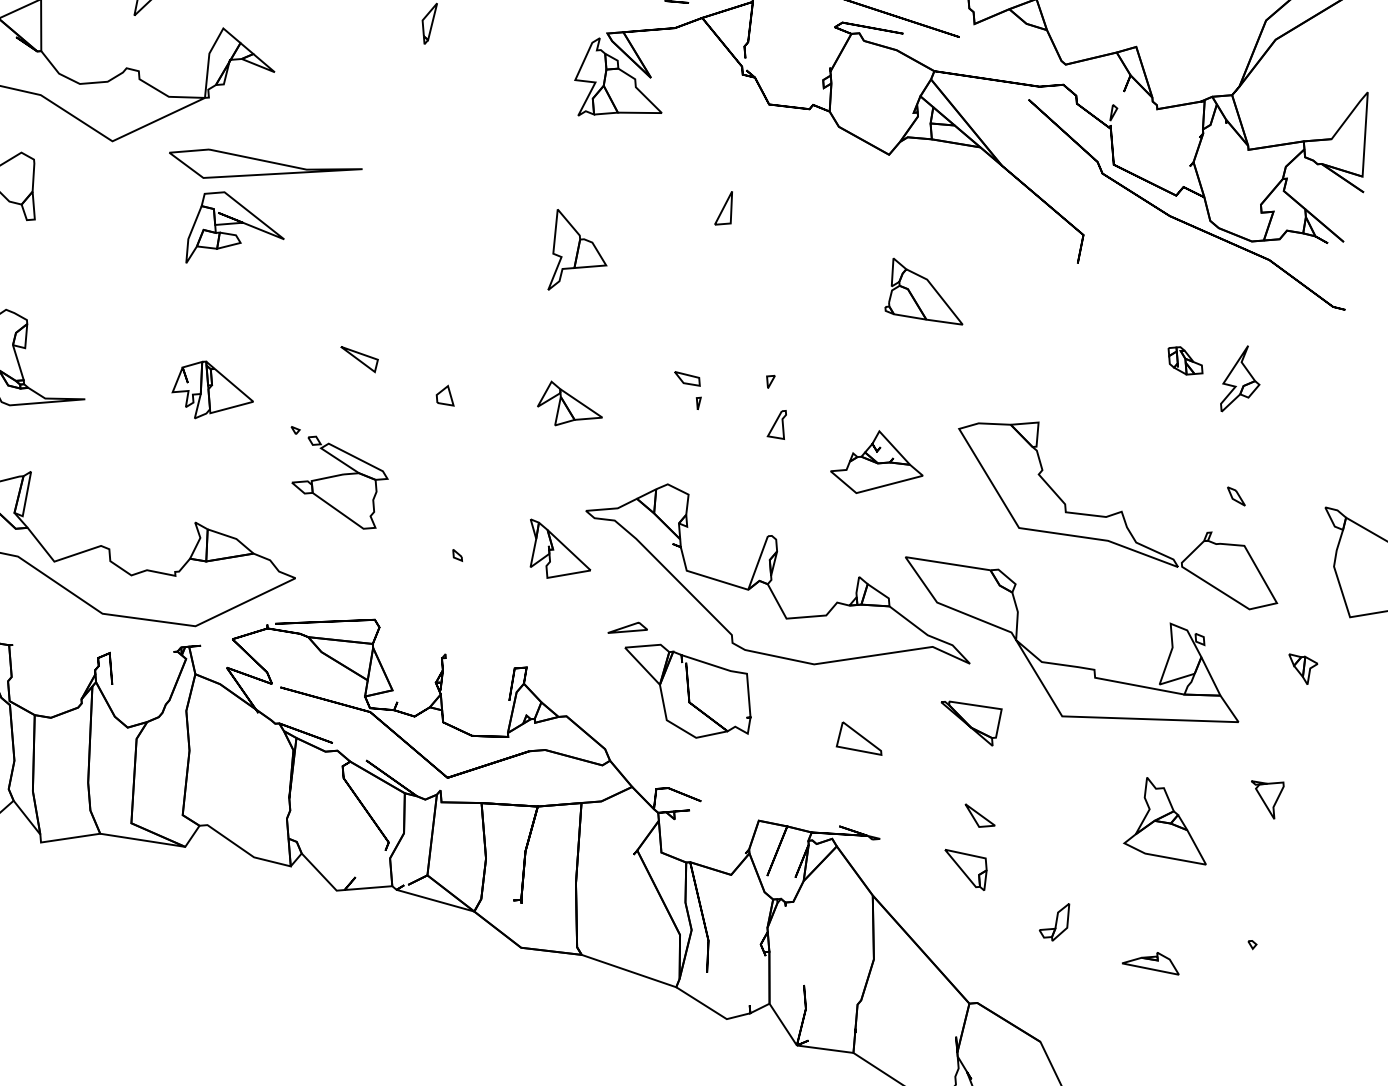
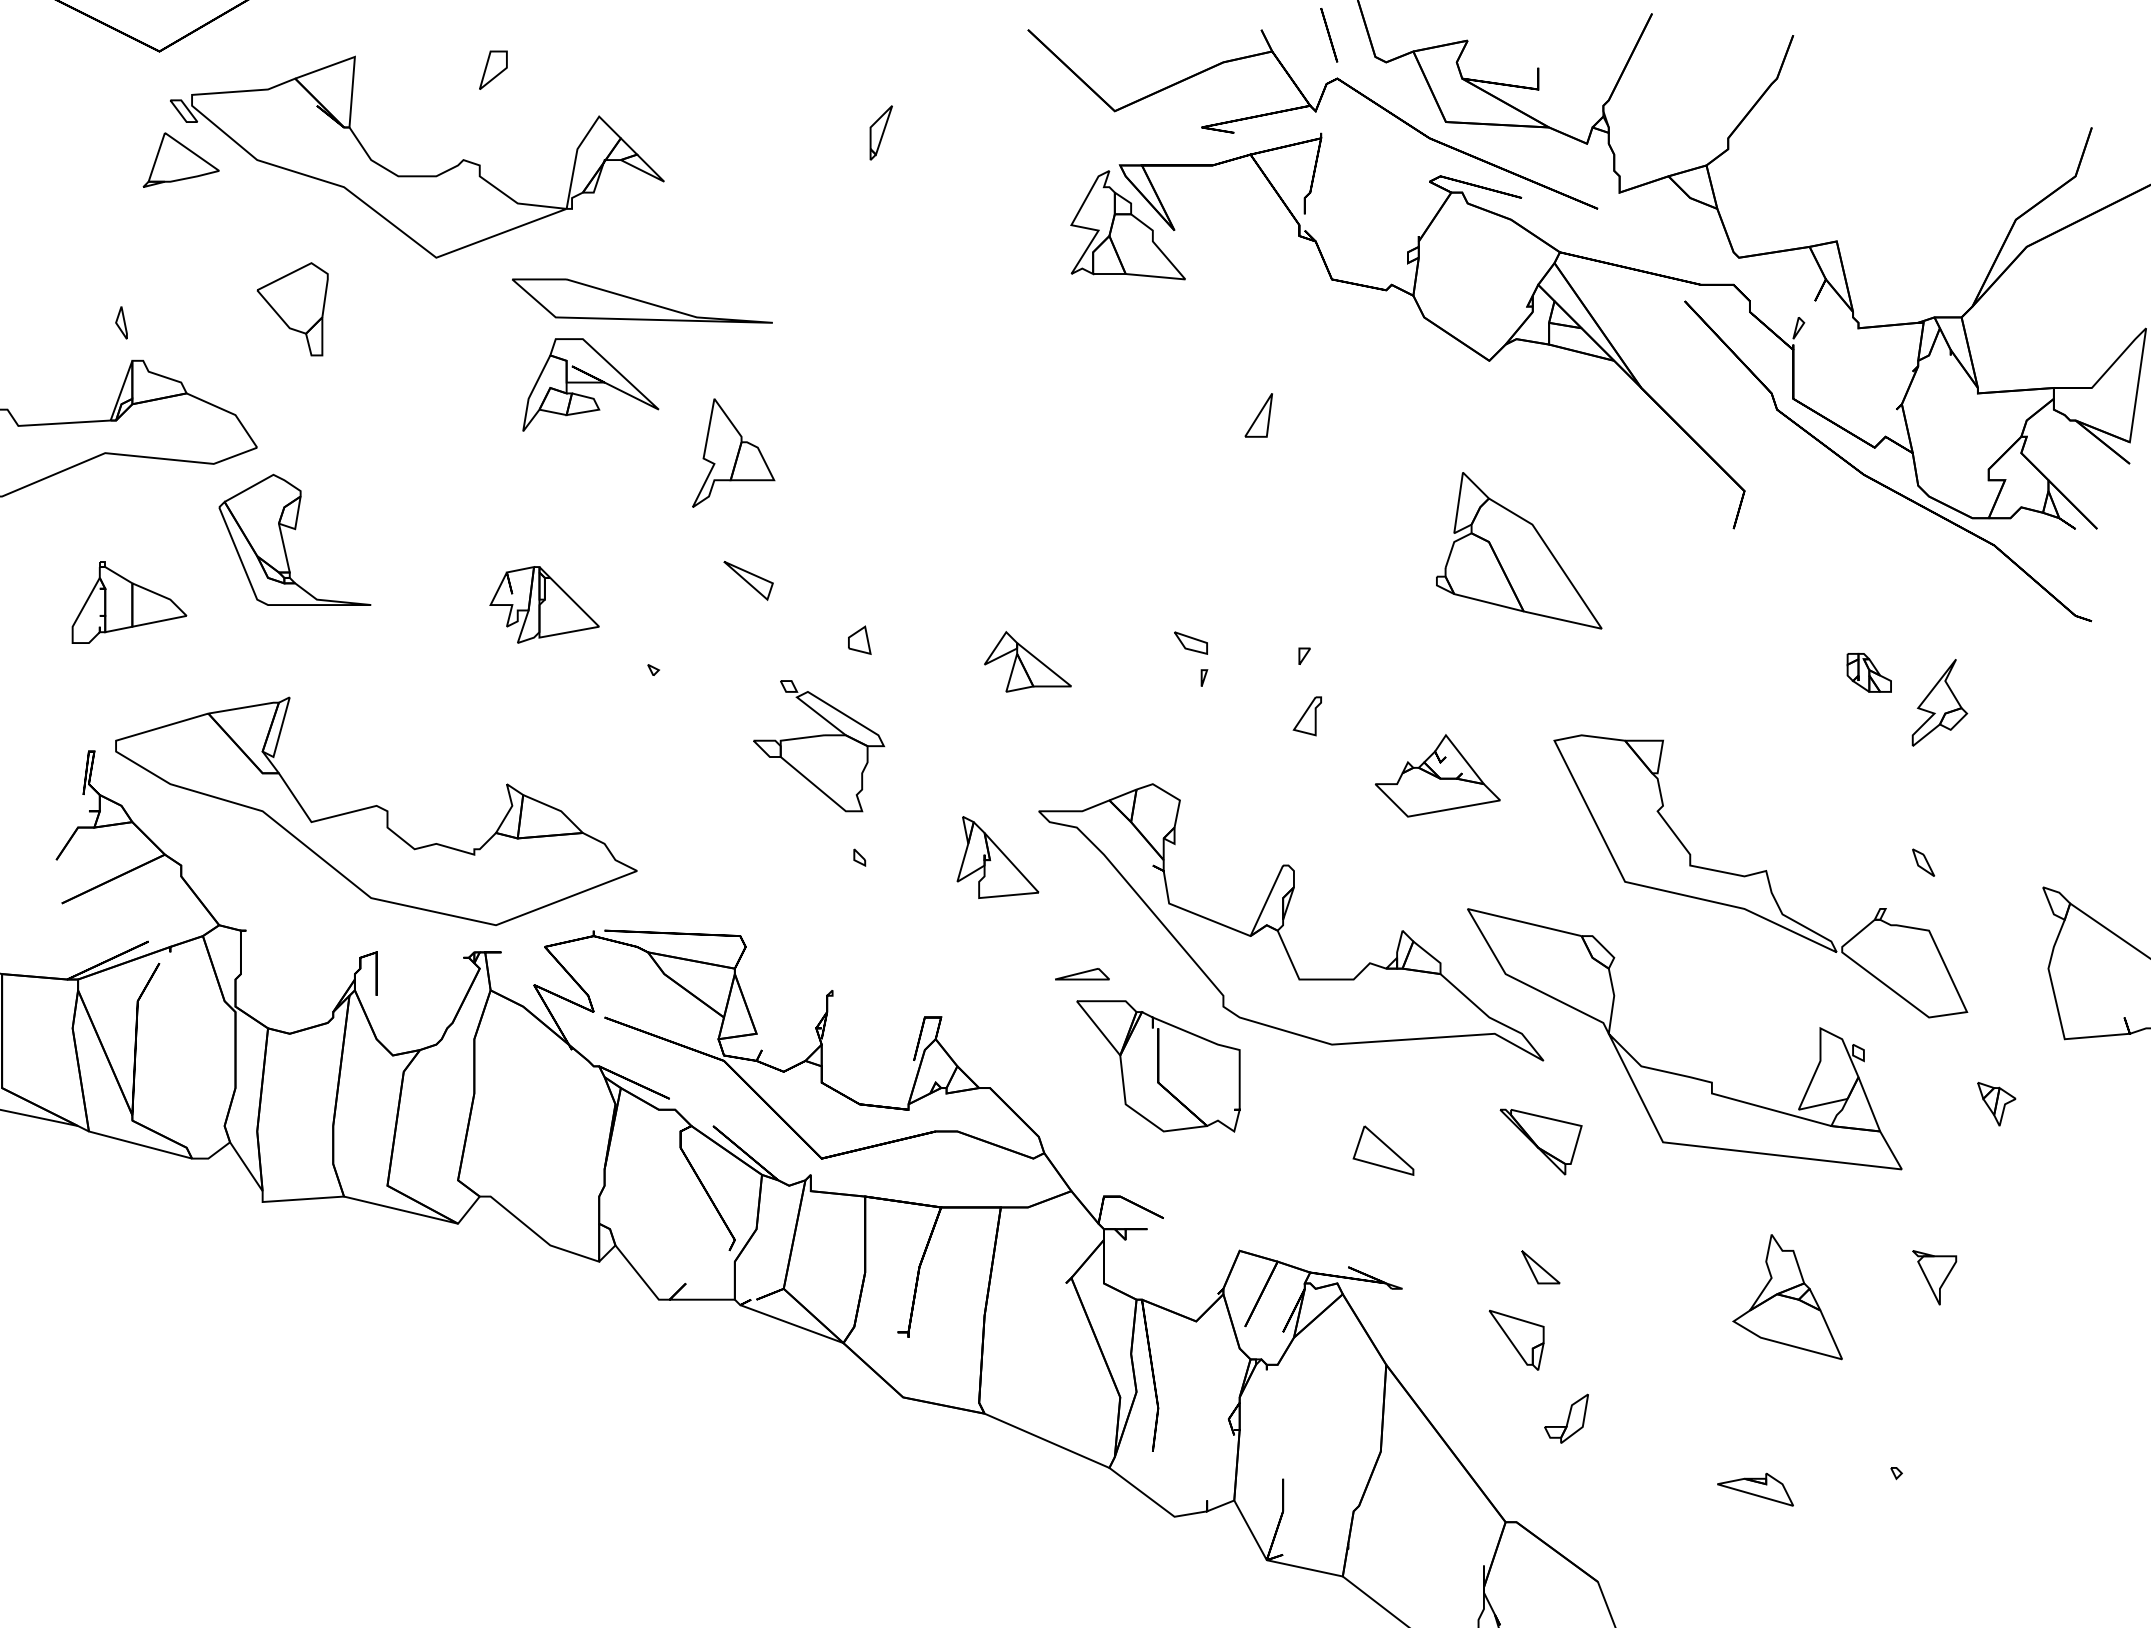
part: (574, 247) -> (733, 452), moved
part: (921, 291) -> (1518, 550), size x1.6
part: (340, 482) -> (819, 746), moved
part: (1054, 922) -> (1566, 1418), moved

